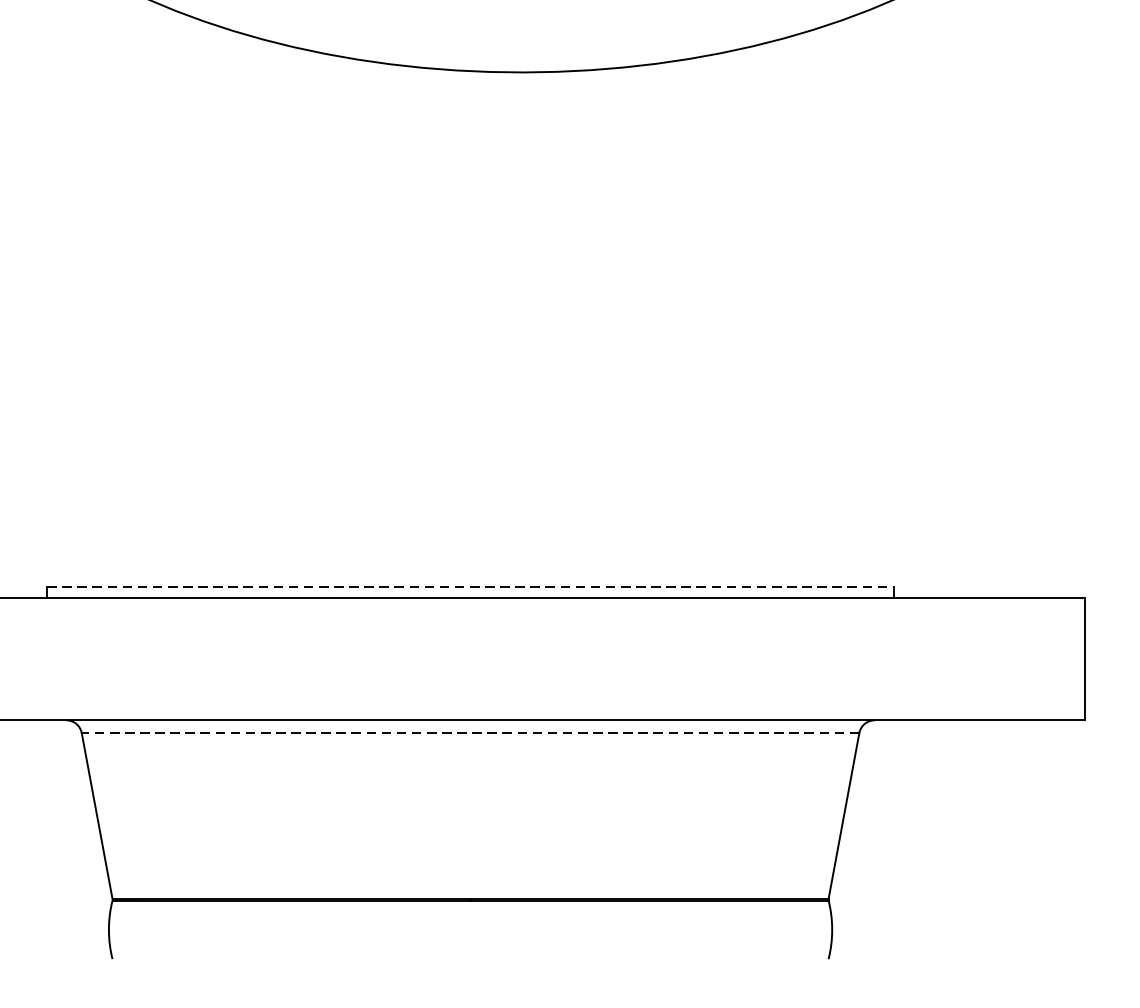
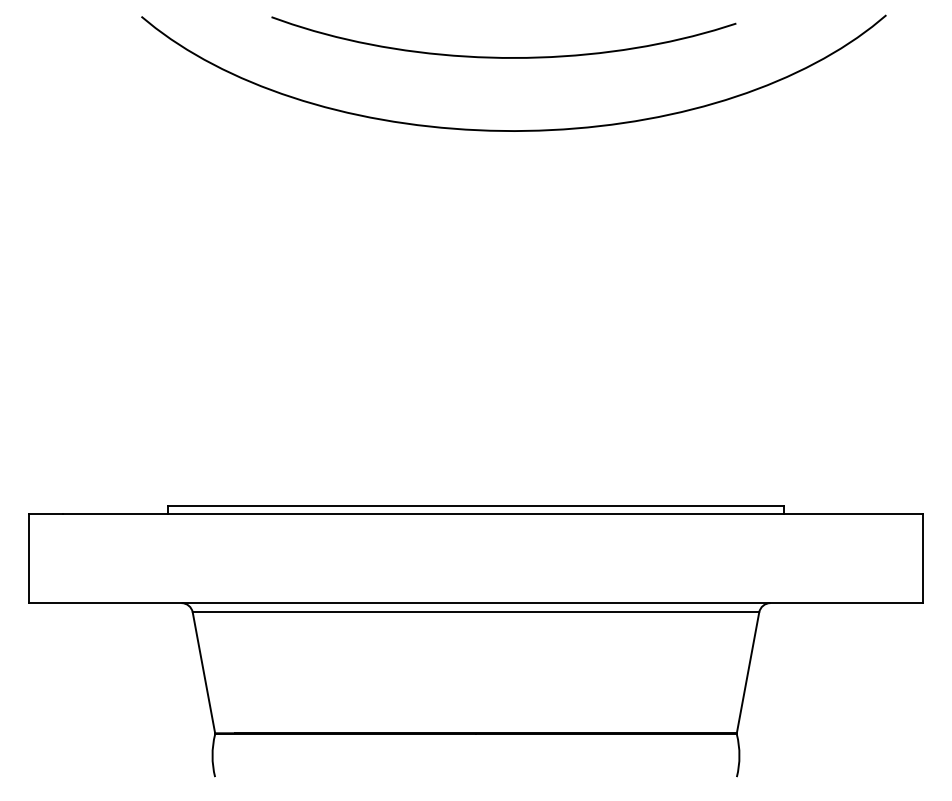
line: (471, 586) -> (476, 505), dashed -> solid
line: (469, 733) -> (475, 612), dashed -> solid

